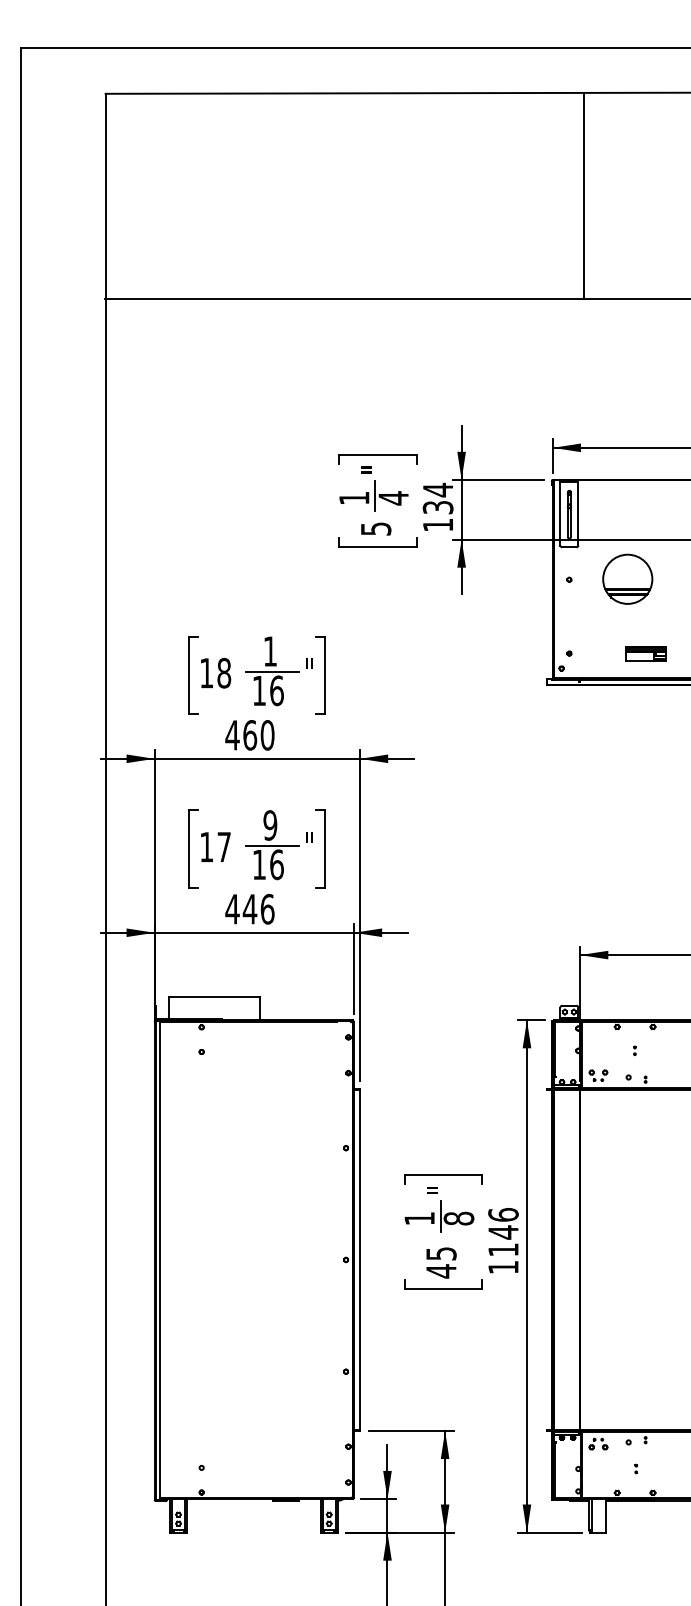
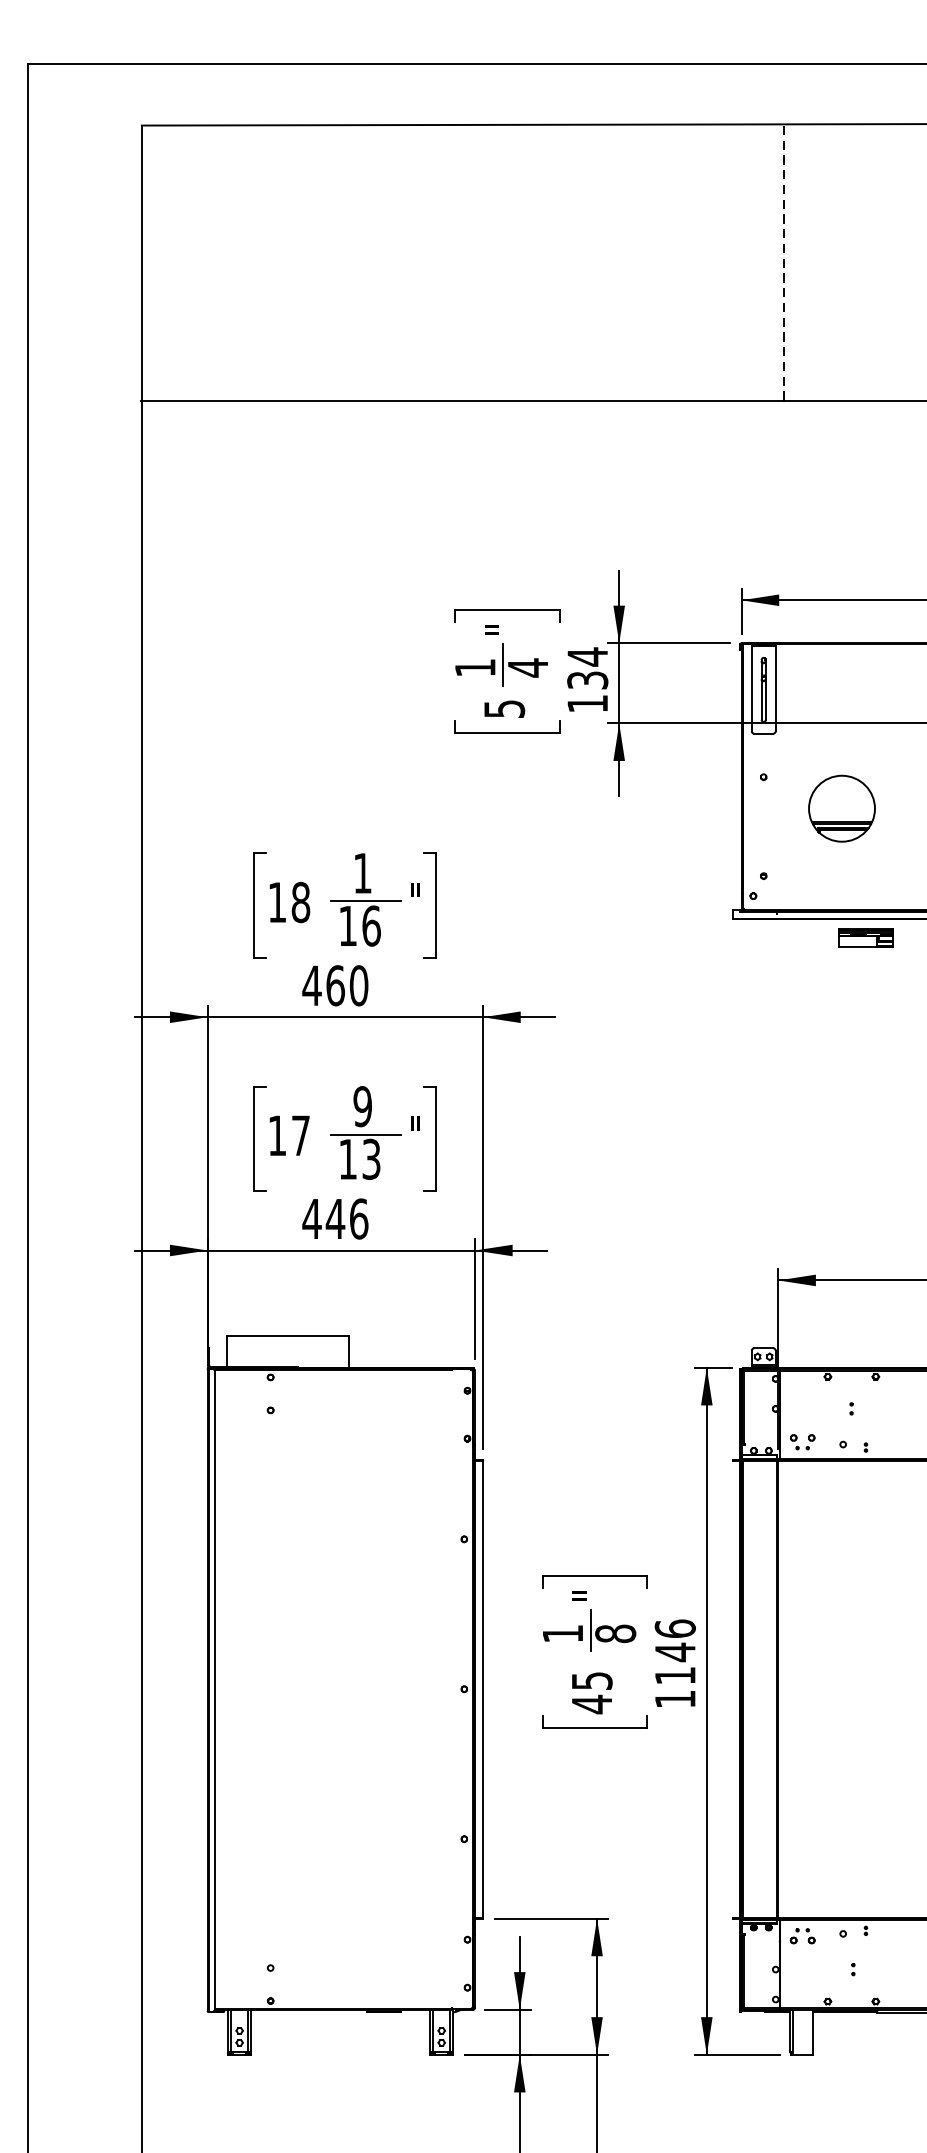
line: (584, 195) -> (783, 261), solid -> dashed
part: (627, 578) -> (841, 807), moved
part: (645, 653) -> (865, 937), moved
text: (276, 864) -> (370, 1158), 16 -> 13

